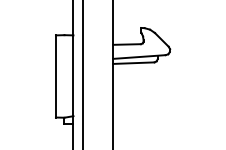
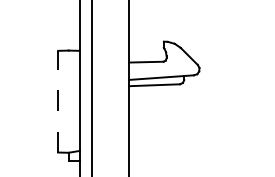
line: (55, 75) -> (57, 100), solid -> dashed

